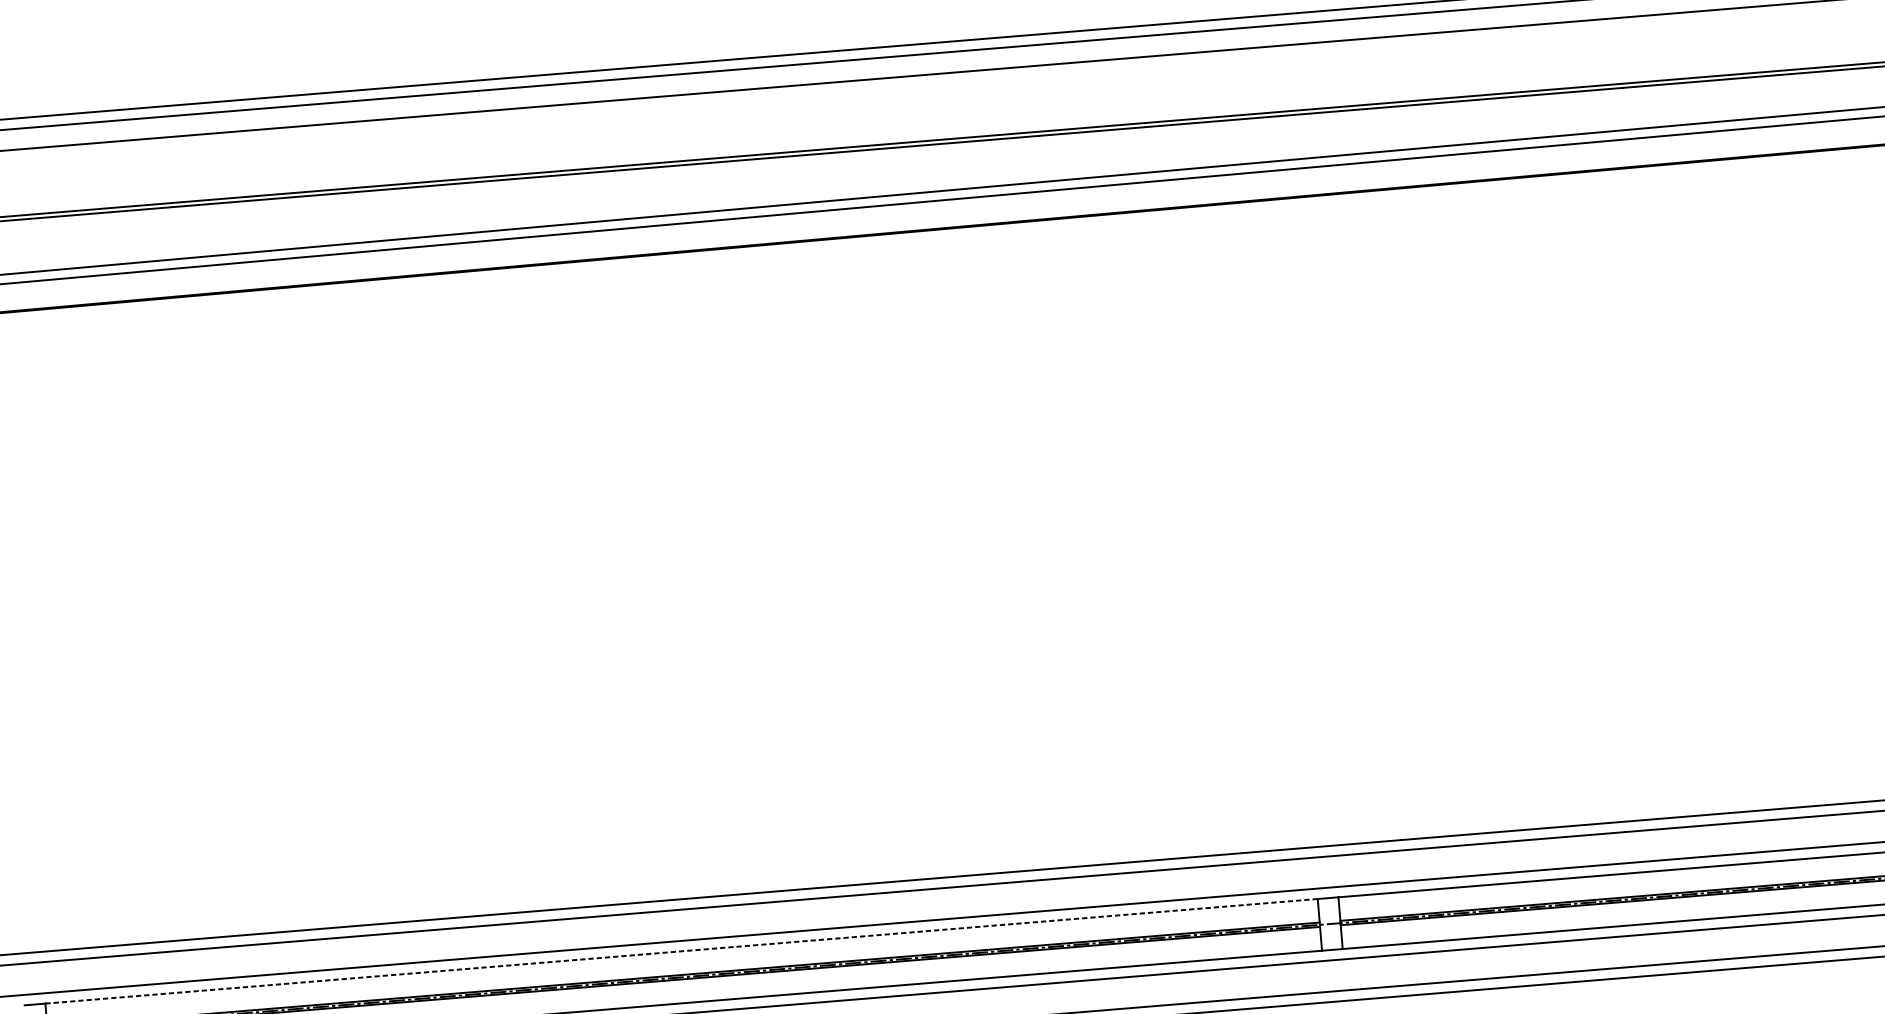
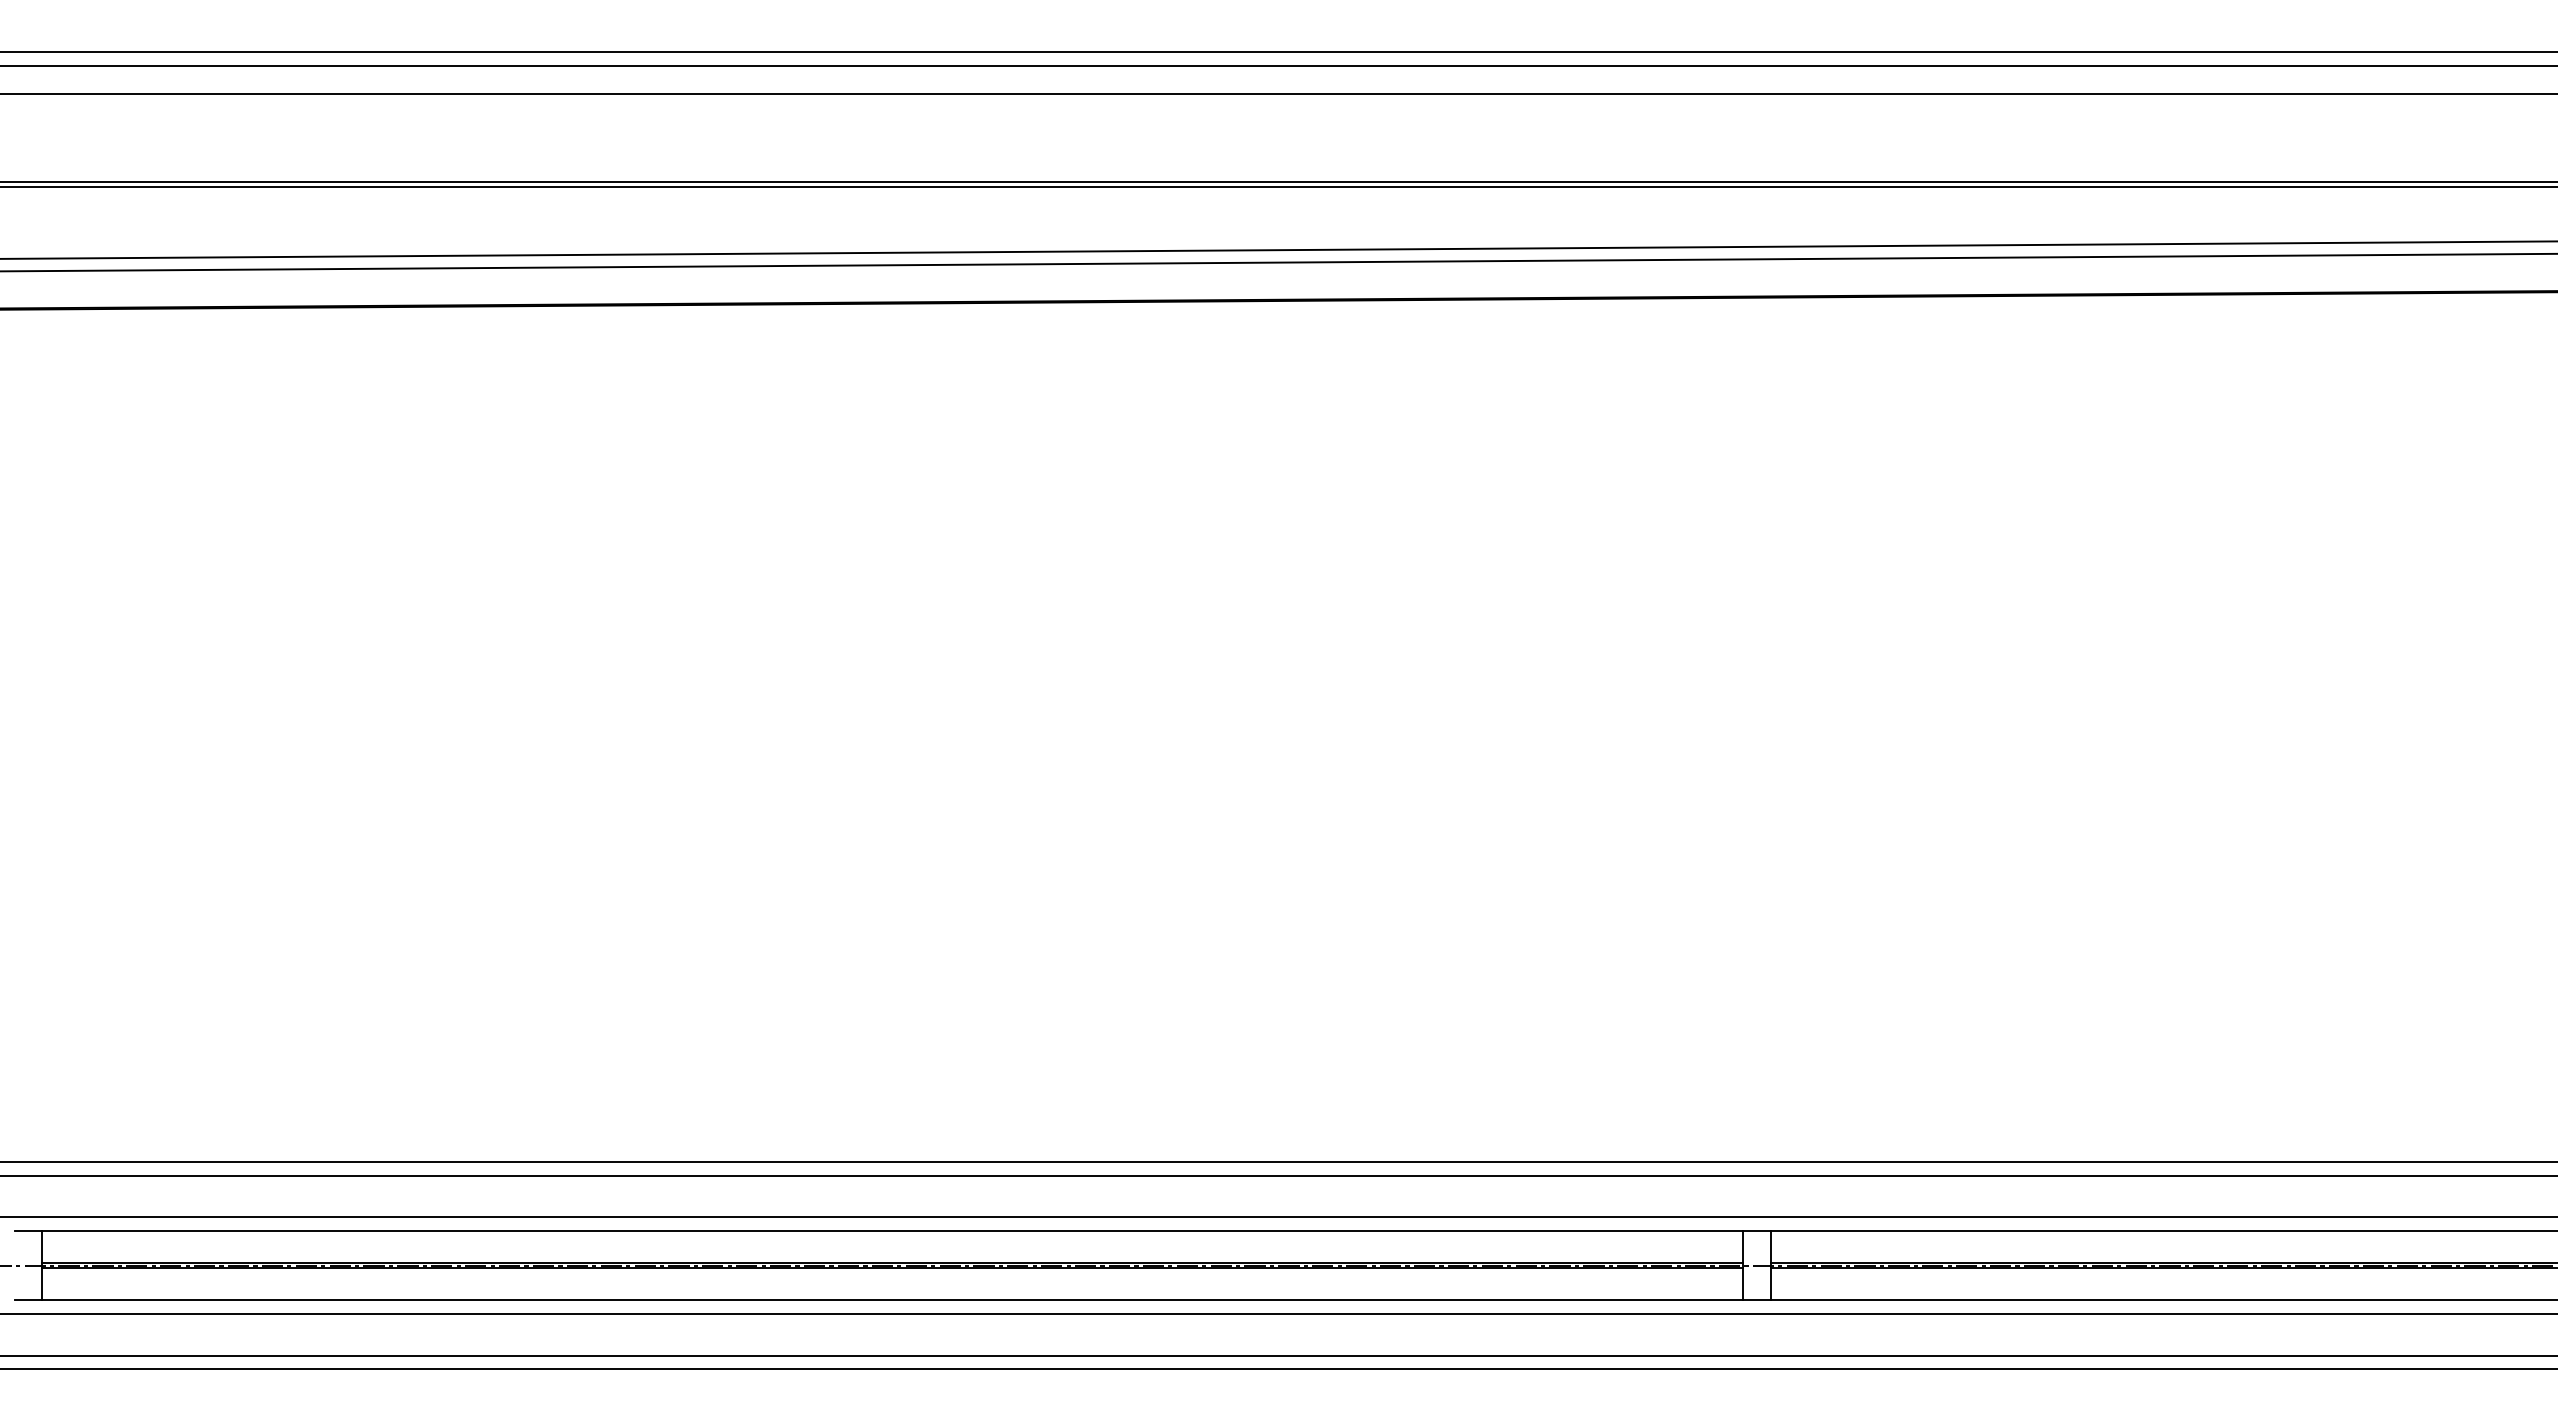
line: (681, 951) -> (892, 1231), dashed -> solid

